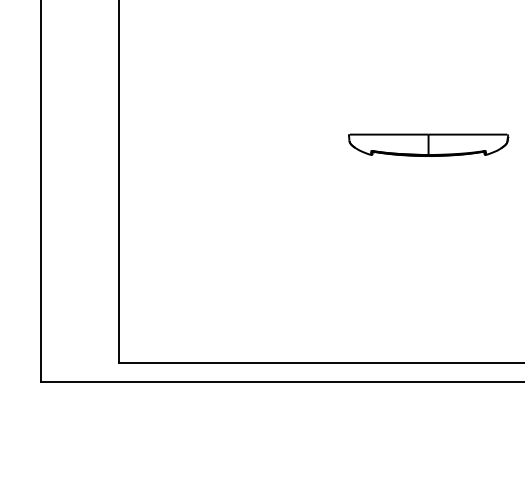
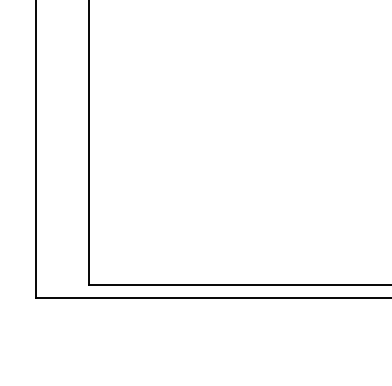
part: (428, 144) -> (296, 138), removed

